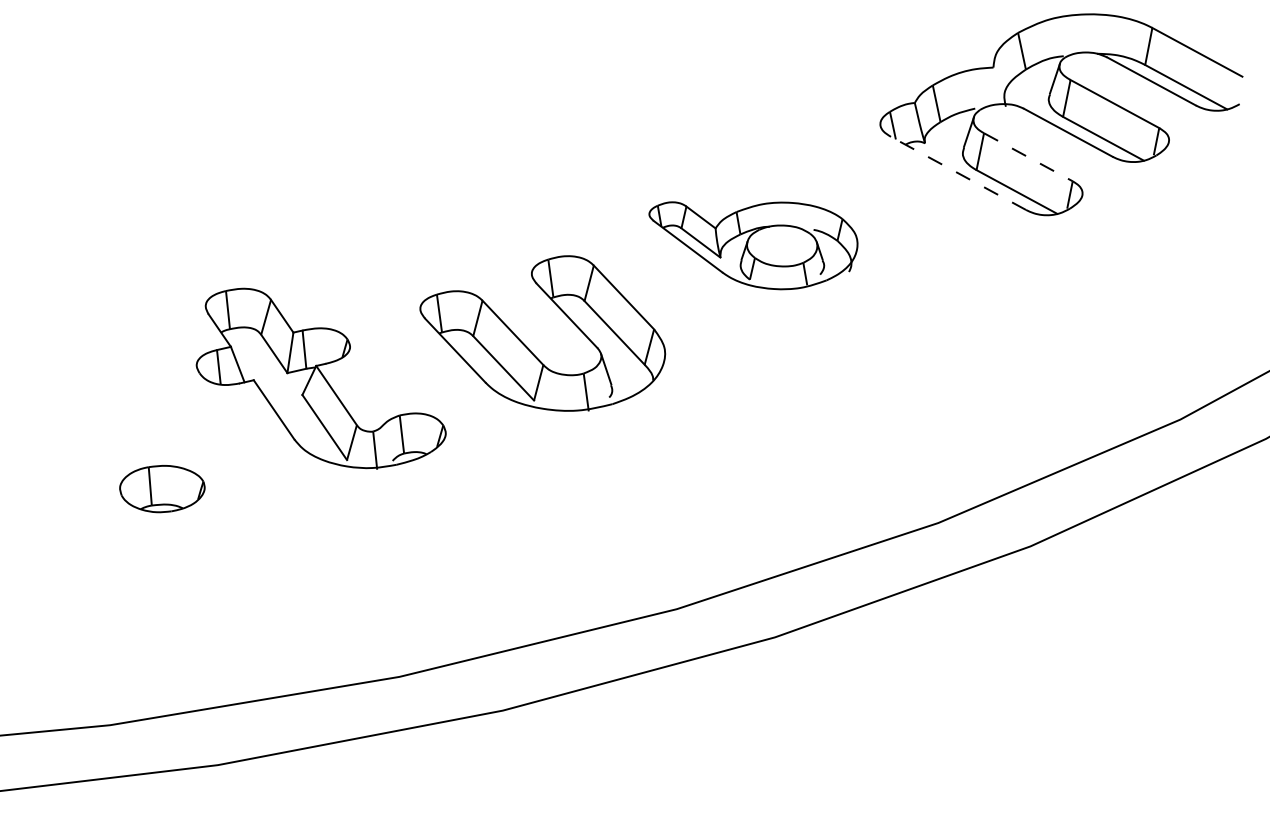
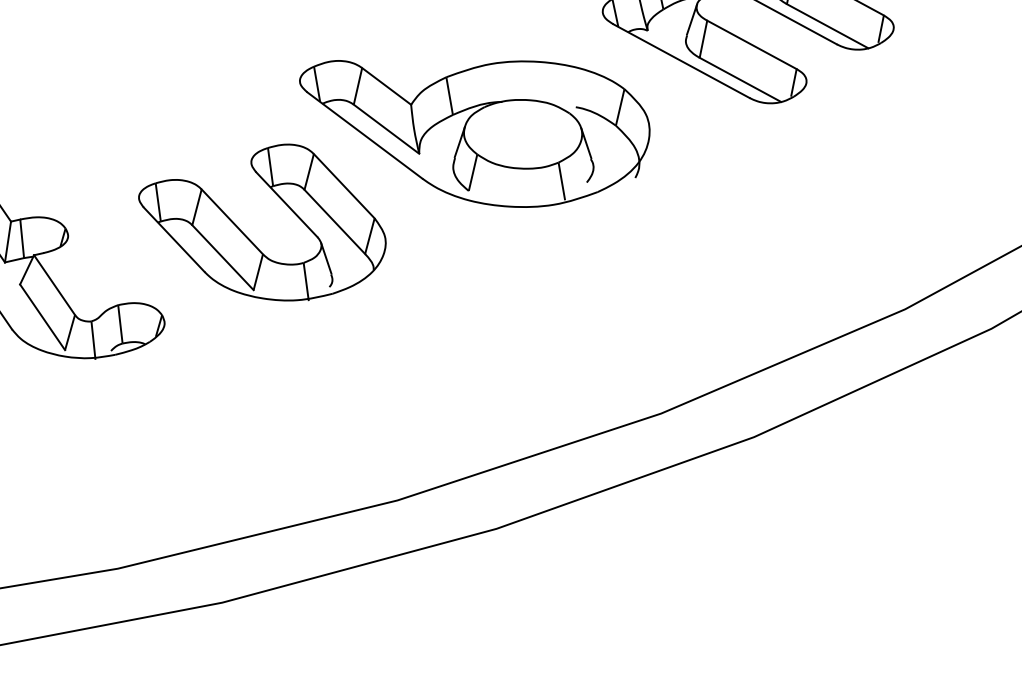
line: (1028, 157) -> (752, 45), dashed -> solid
line: (958, 173) -> (681, 61), dashed -> solid
part: (753, 245) -> (474, 133), size x1.67

